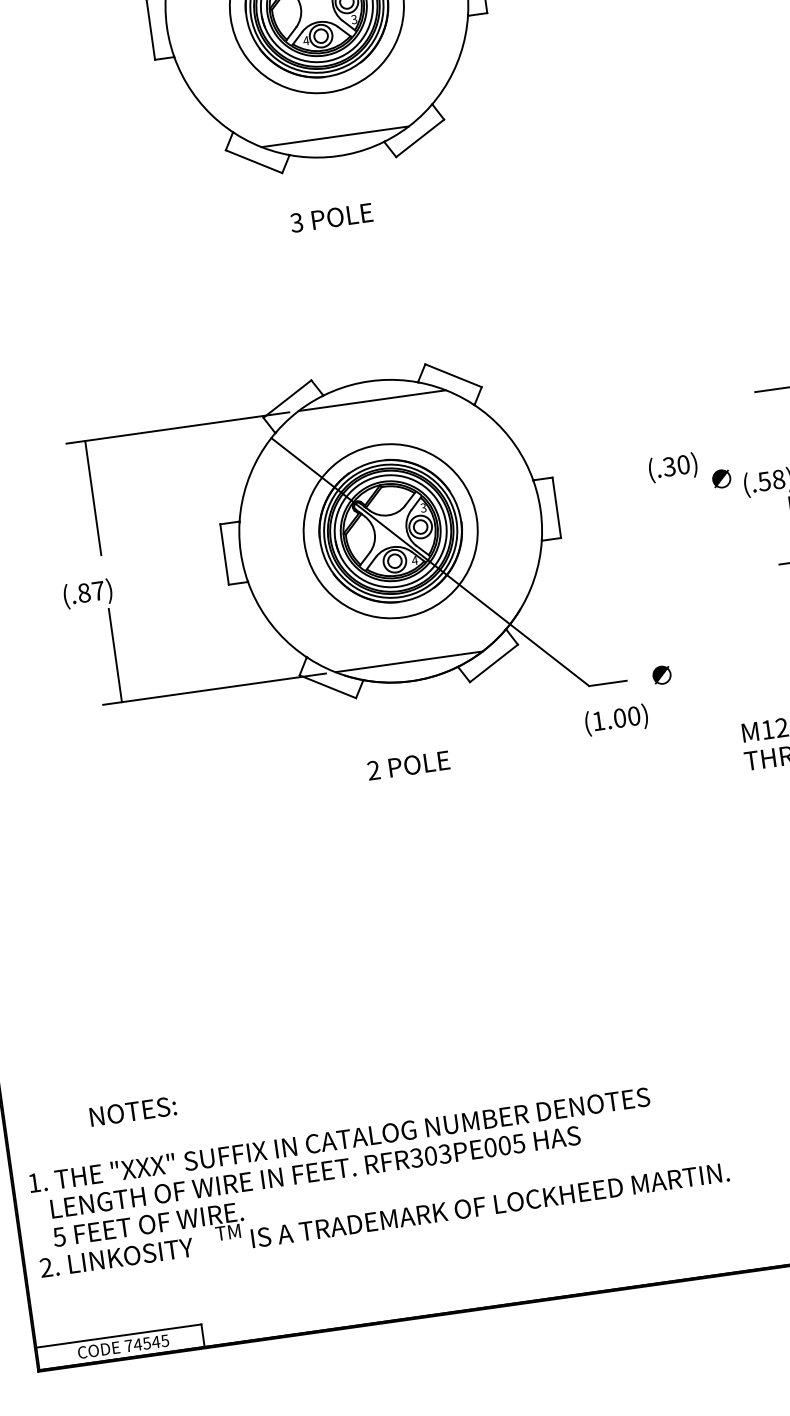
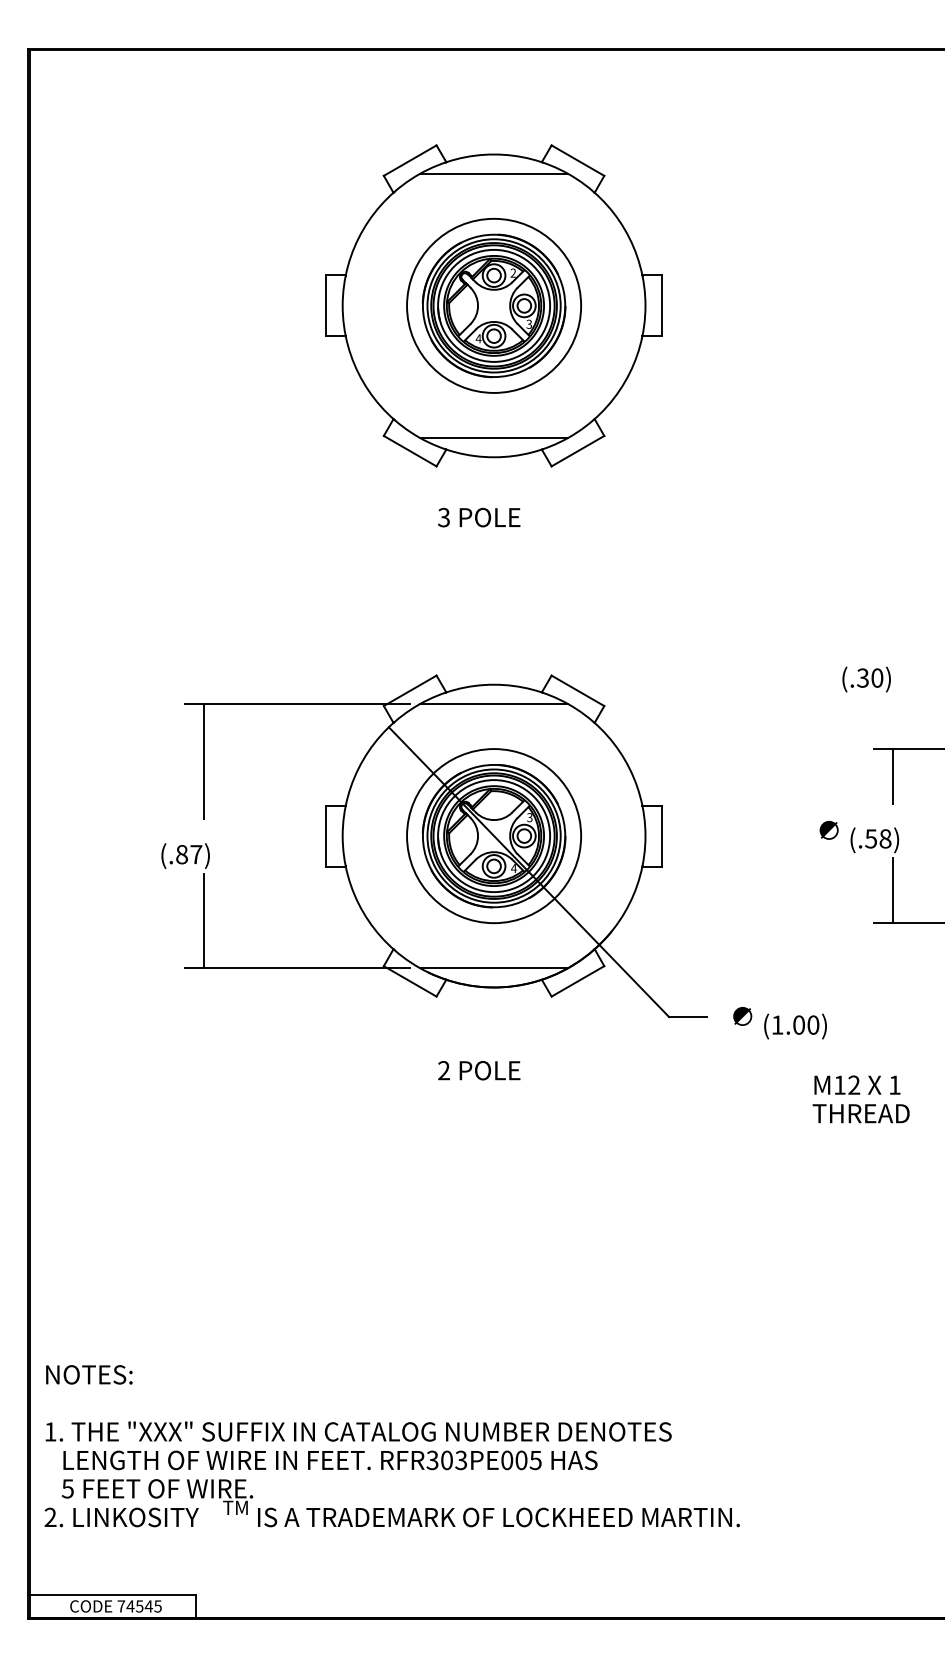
line: (777, 416) -> (893, 776), added
text: (673, 467) -> (866, 679), moved
text: (616, 720) -> (795, 1026), moved
text: (133, 1111) -> (89, 1374), moved

